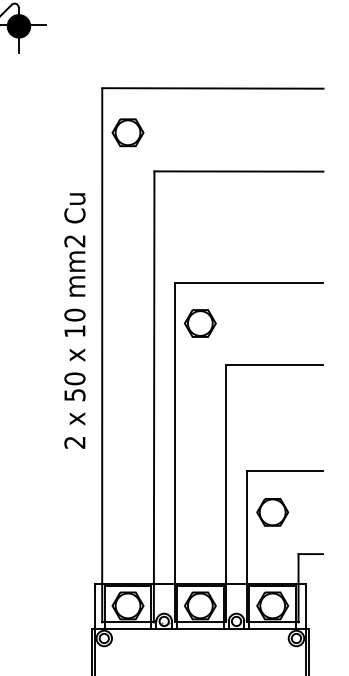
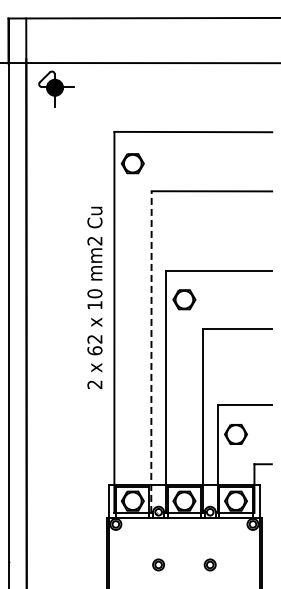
text: (74, 386) -> (94, 344), 50 -> 62
line: (154, 397) -> (151, 352), solid -> dashed

